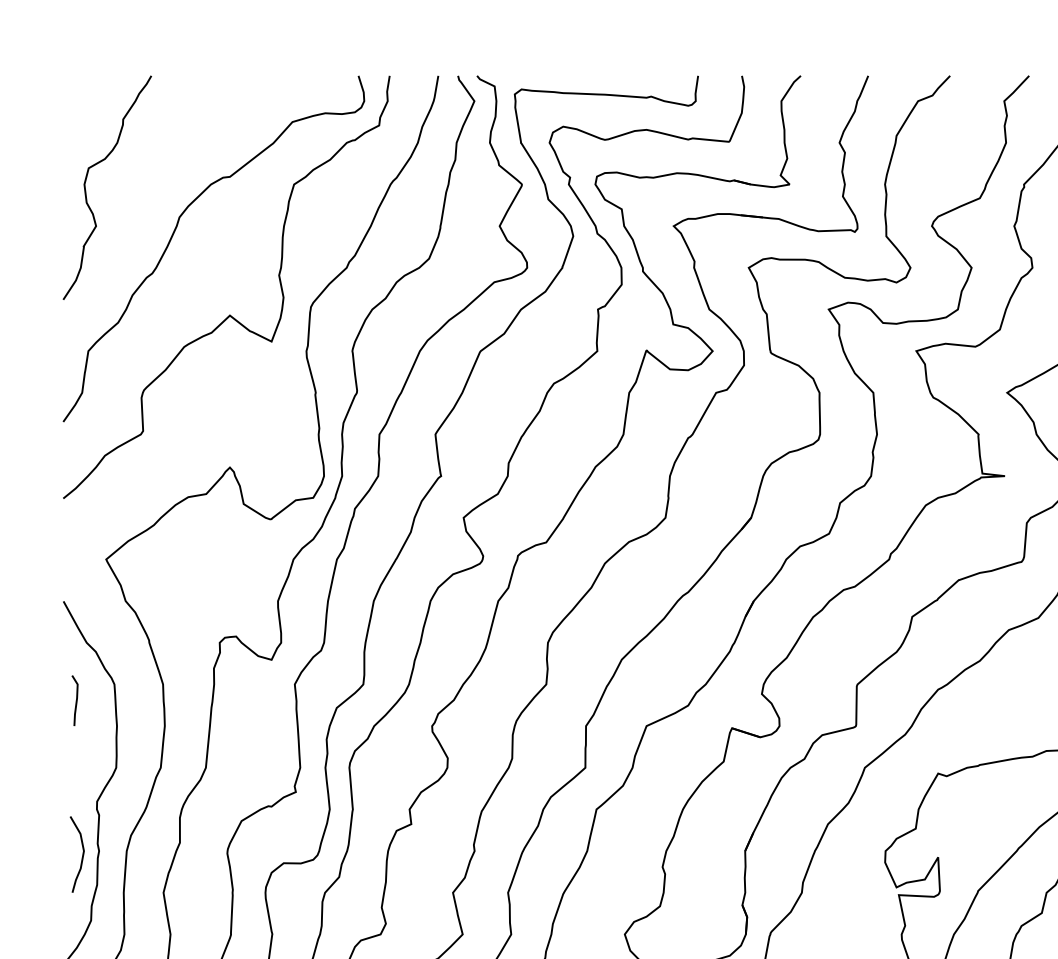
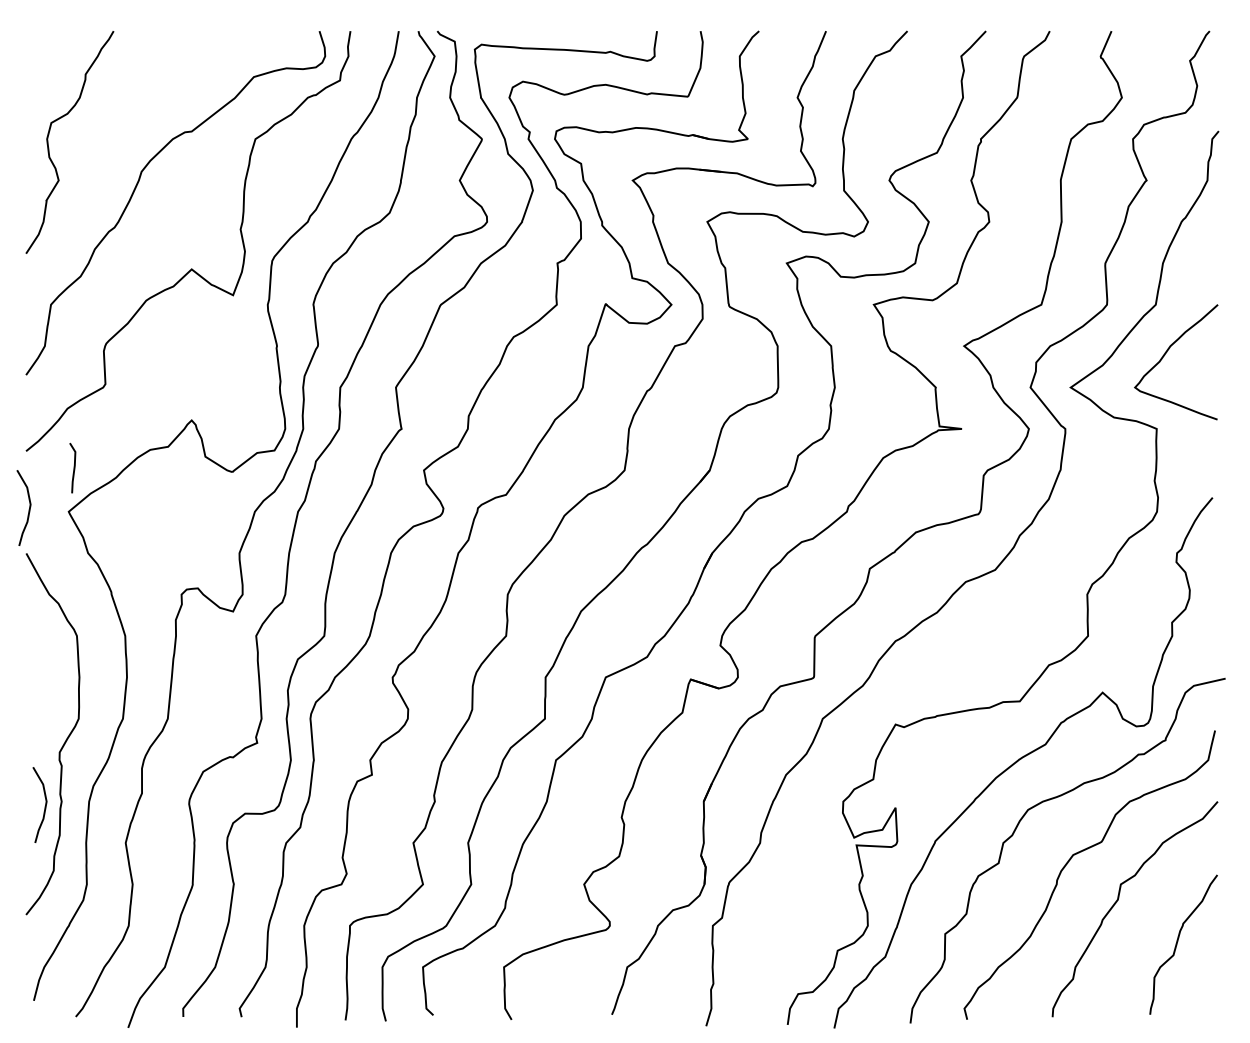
curve: (65, 557) -> (28, 509), added
line: (75, 700) -> (73, 467), moved

